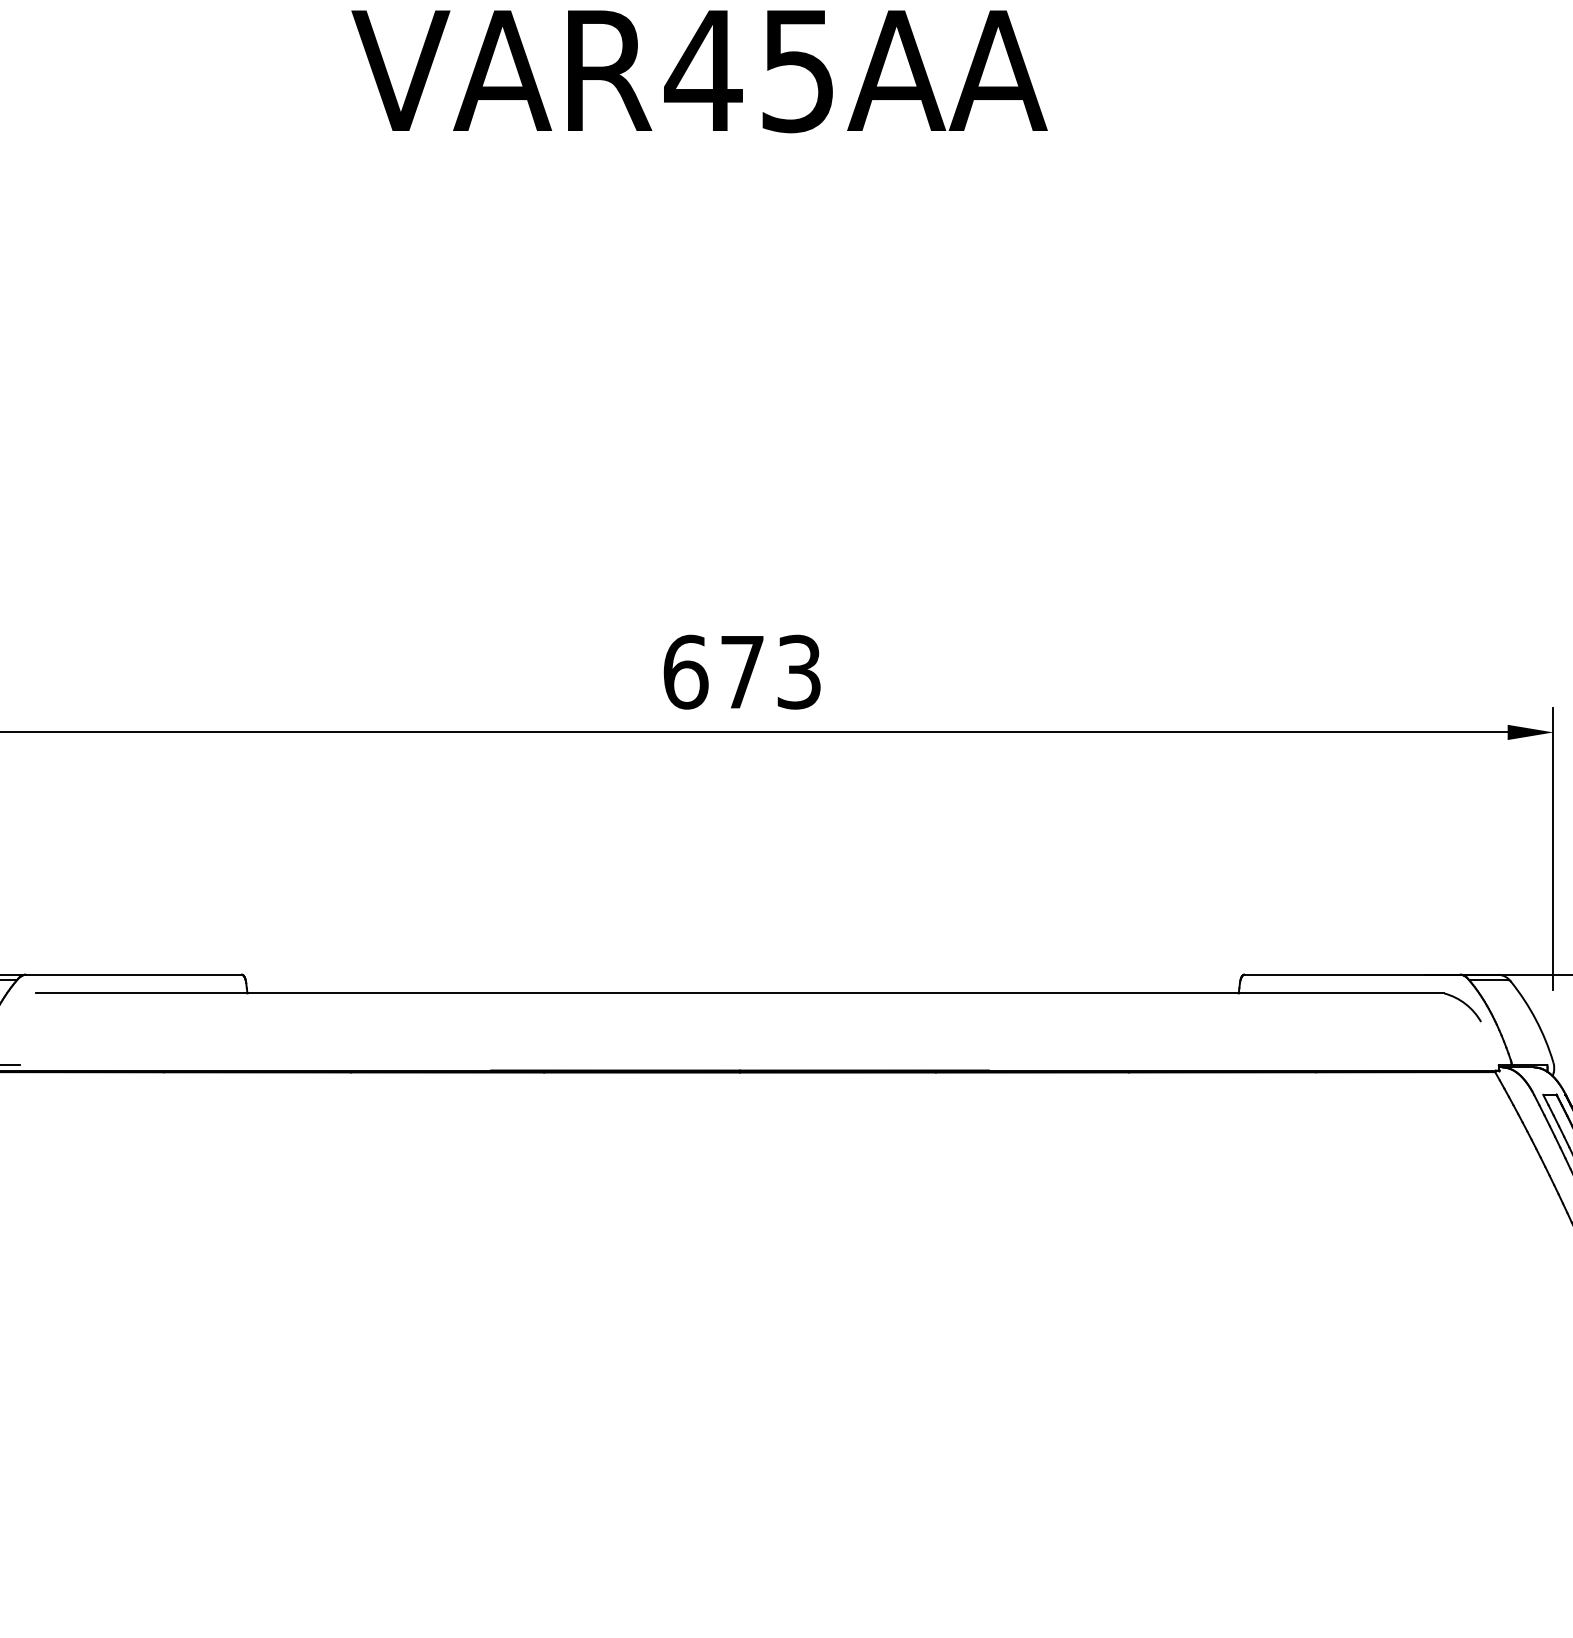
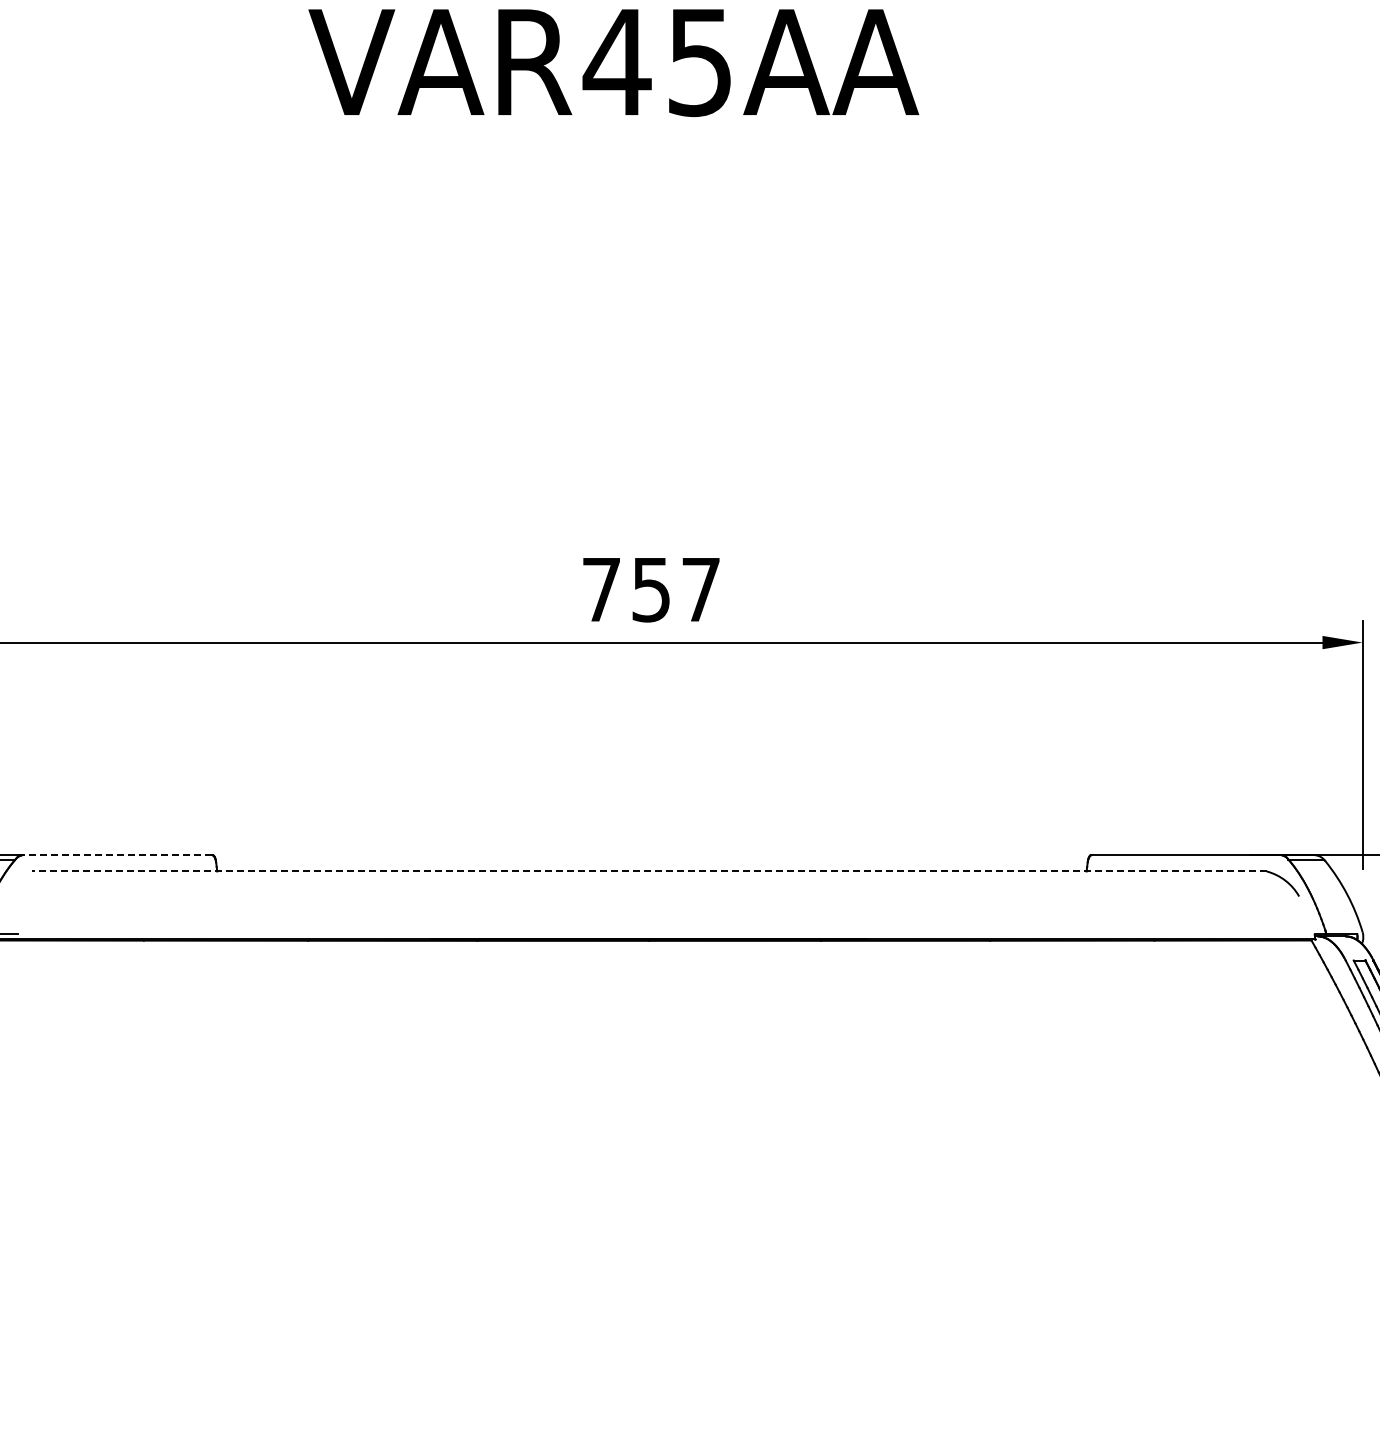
text: (741, 671) -> (650, 589), 673 -> 757
line: (133, 975) -> (117, 855), solid -> dashed
line: (740, 993) -> (649, 871), solid -> dashed

